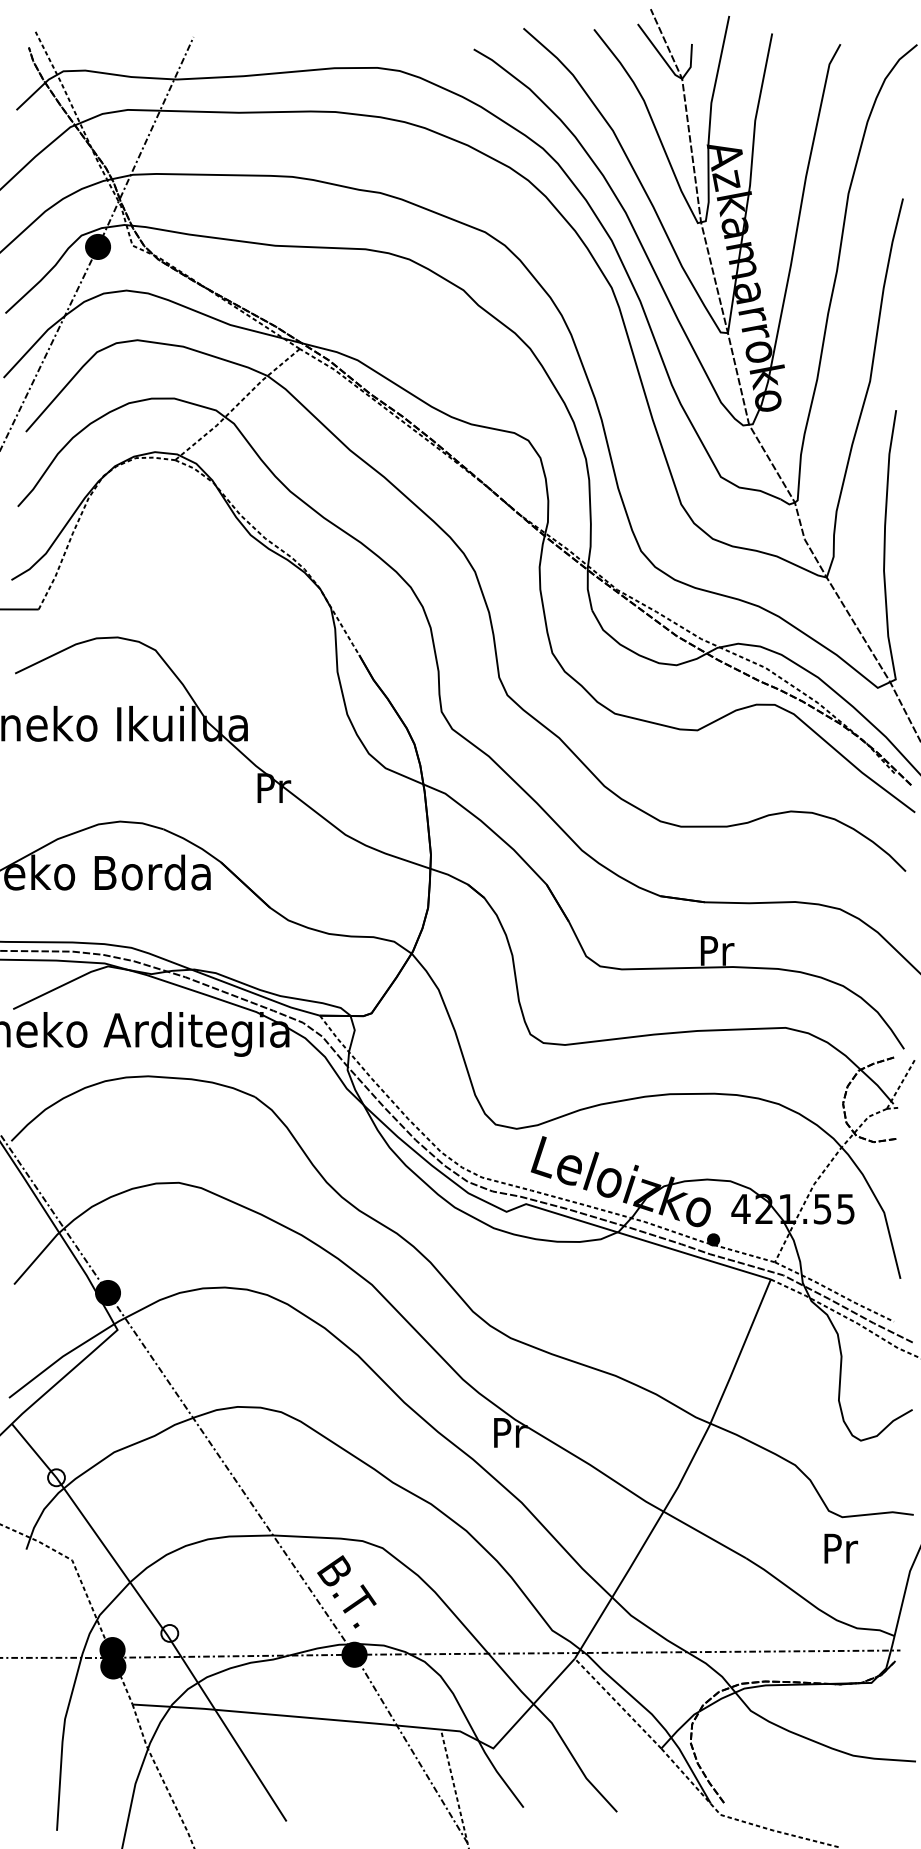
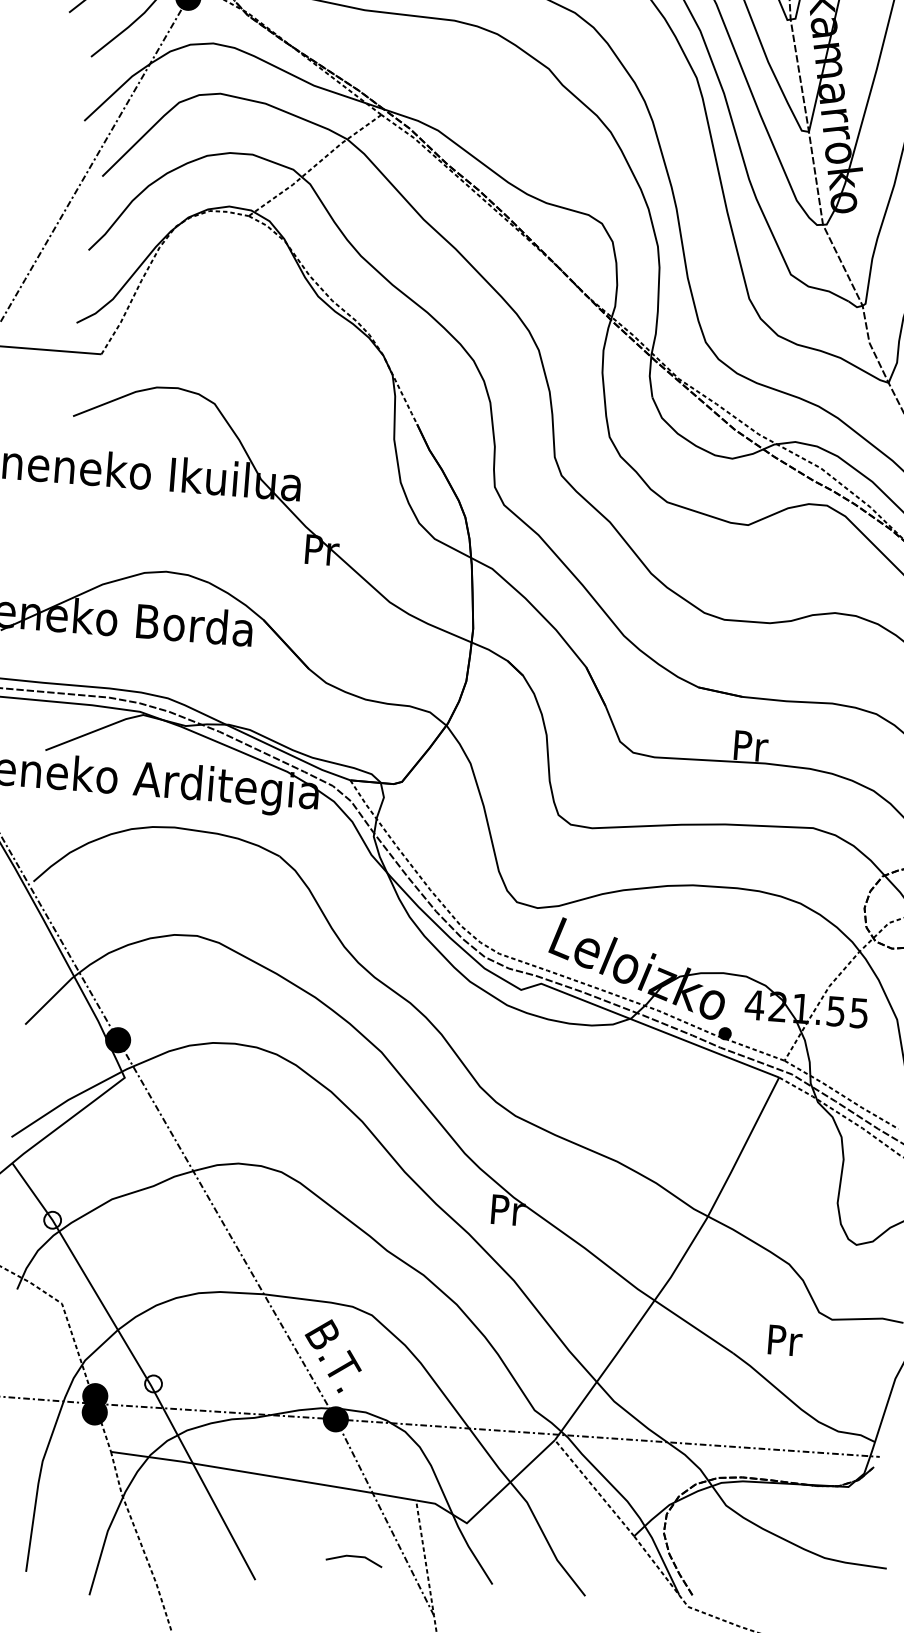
text: (840, 1548) -> (784, 1340), moved
line: (383, 1791) -> (354, 1557), added

